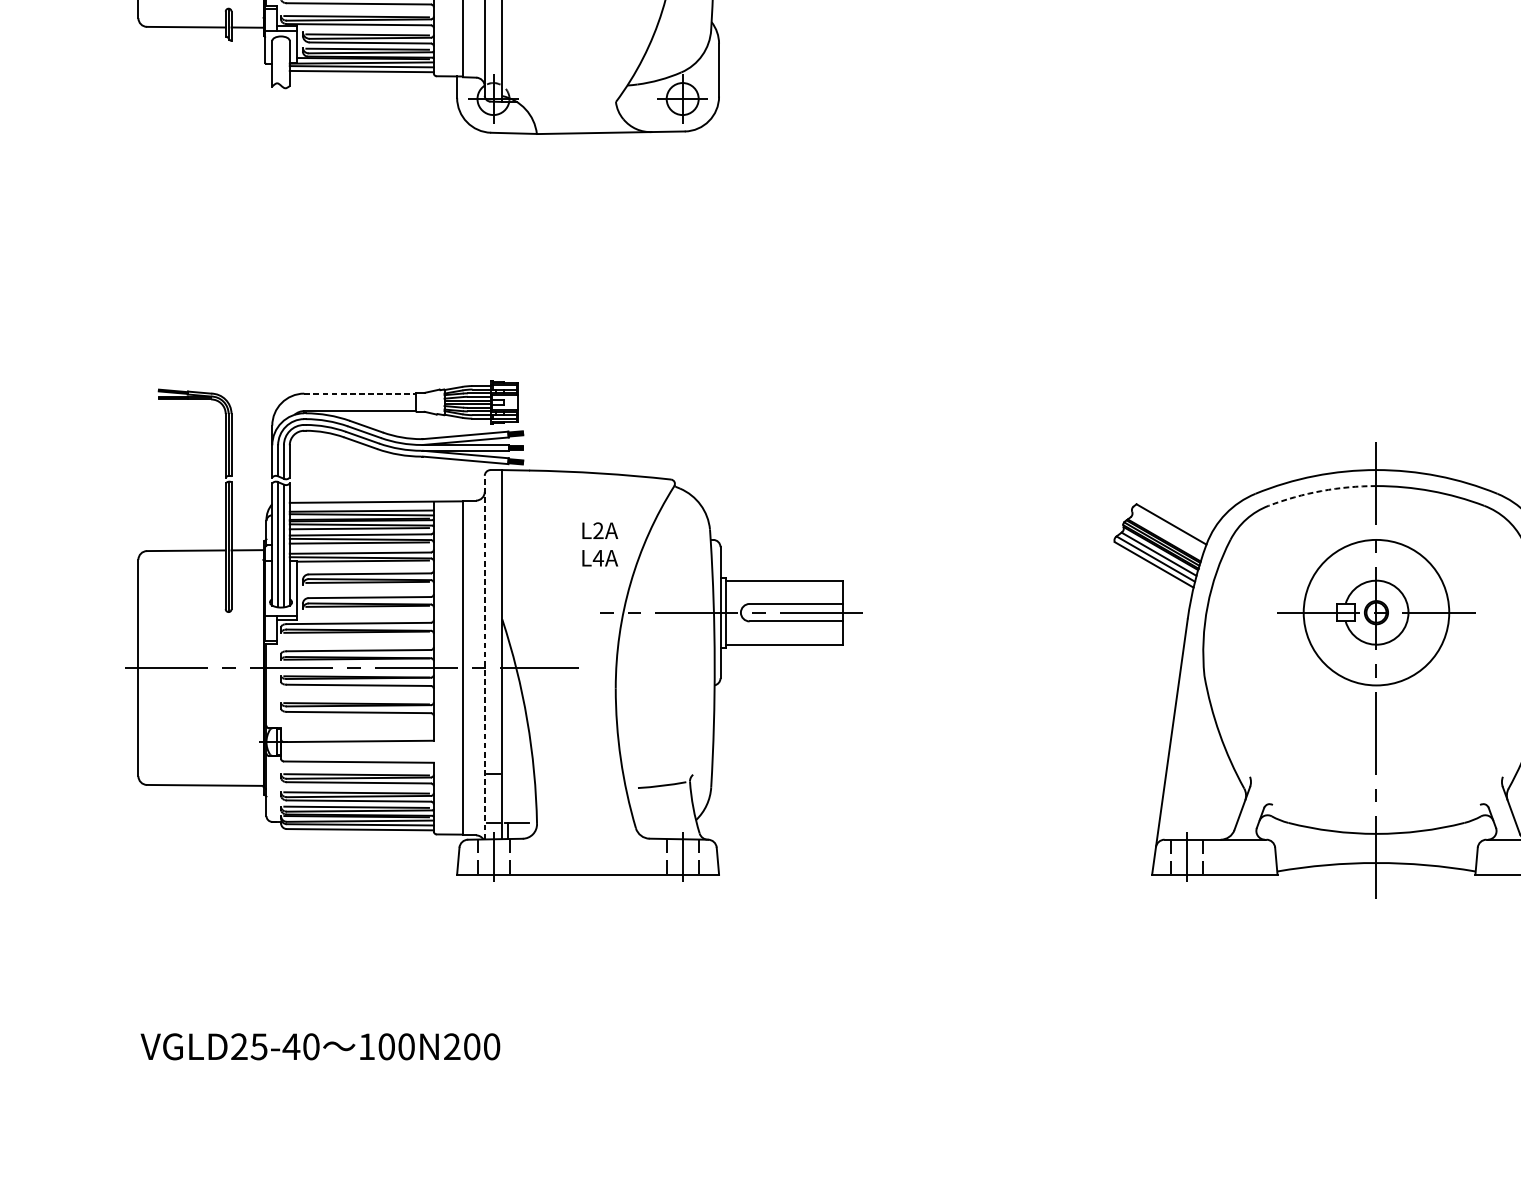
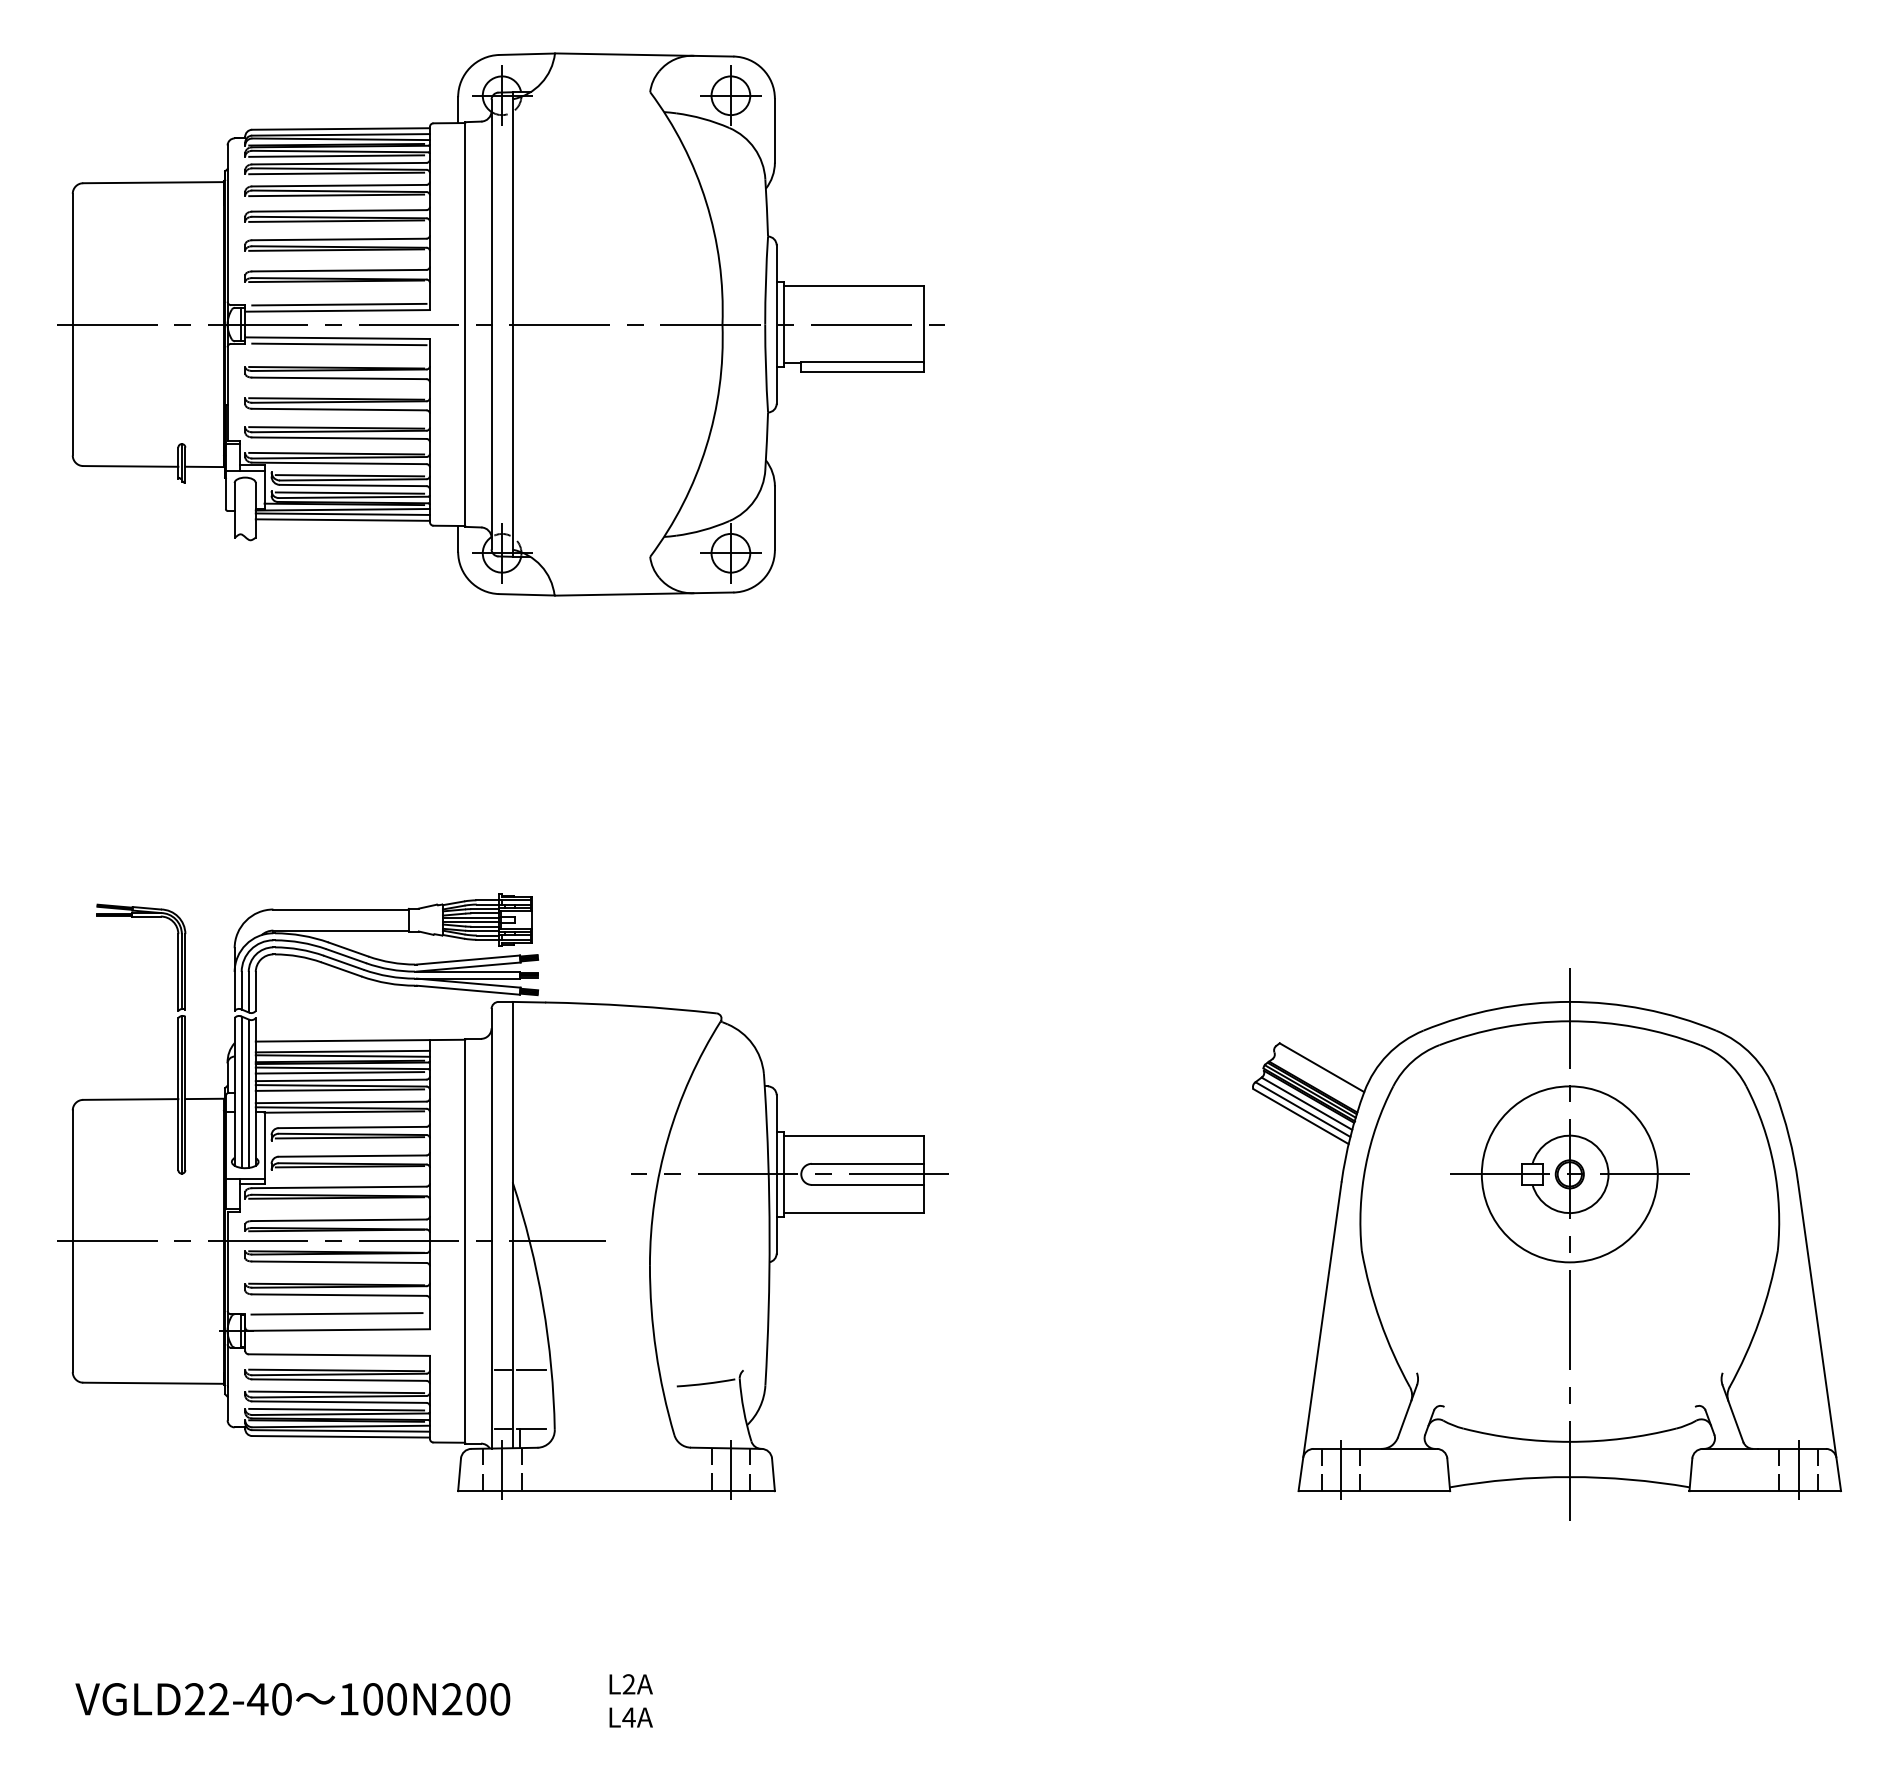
line: (359, 393) -> (340, 909), dashed -> solid
arc: (1321, 491) -> (1503, 1027), dashed -> solid
text: (599, 544) -> (630, 1700), moved
line: (484, 657) -> (491, 1228), dashed -> solid
line: (356, 727) -> (336, 1313), added
line: (516, 774) -> (530, 1369), added
text: (258, 1046) -> (218, 1699), VGLD25-40 -> VGLD22-40

